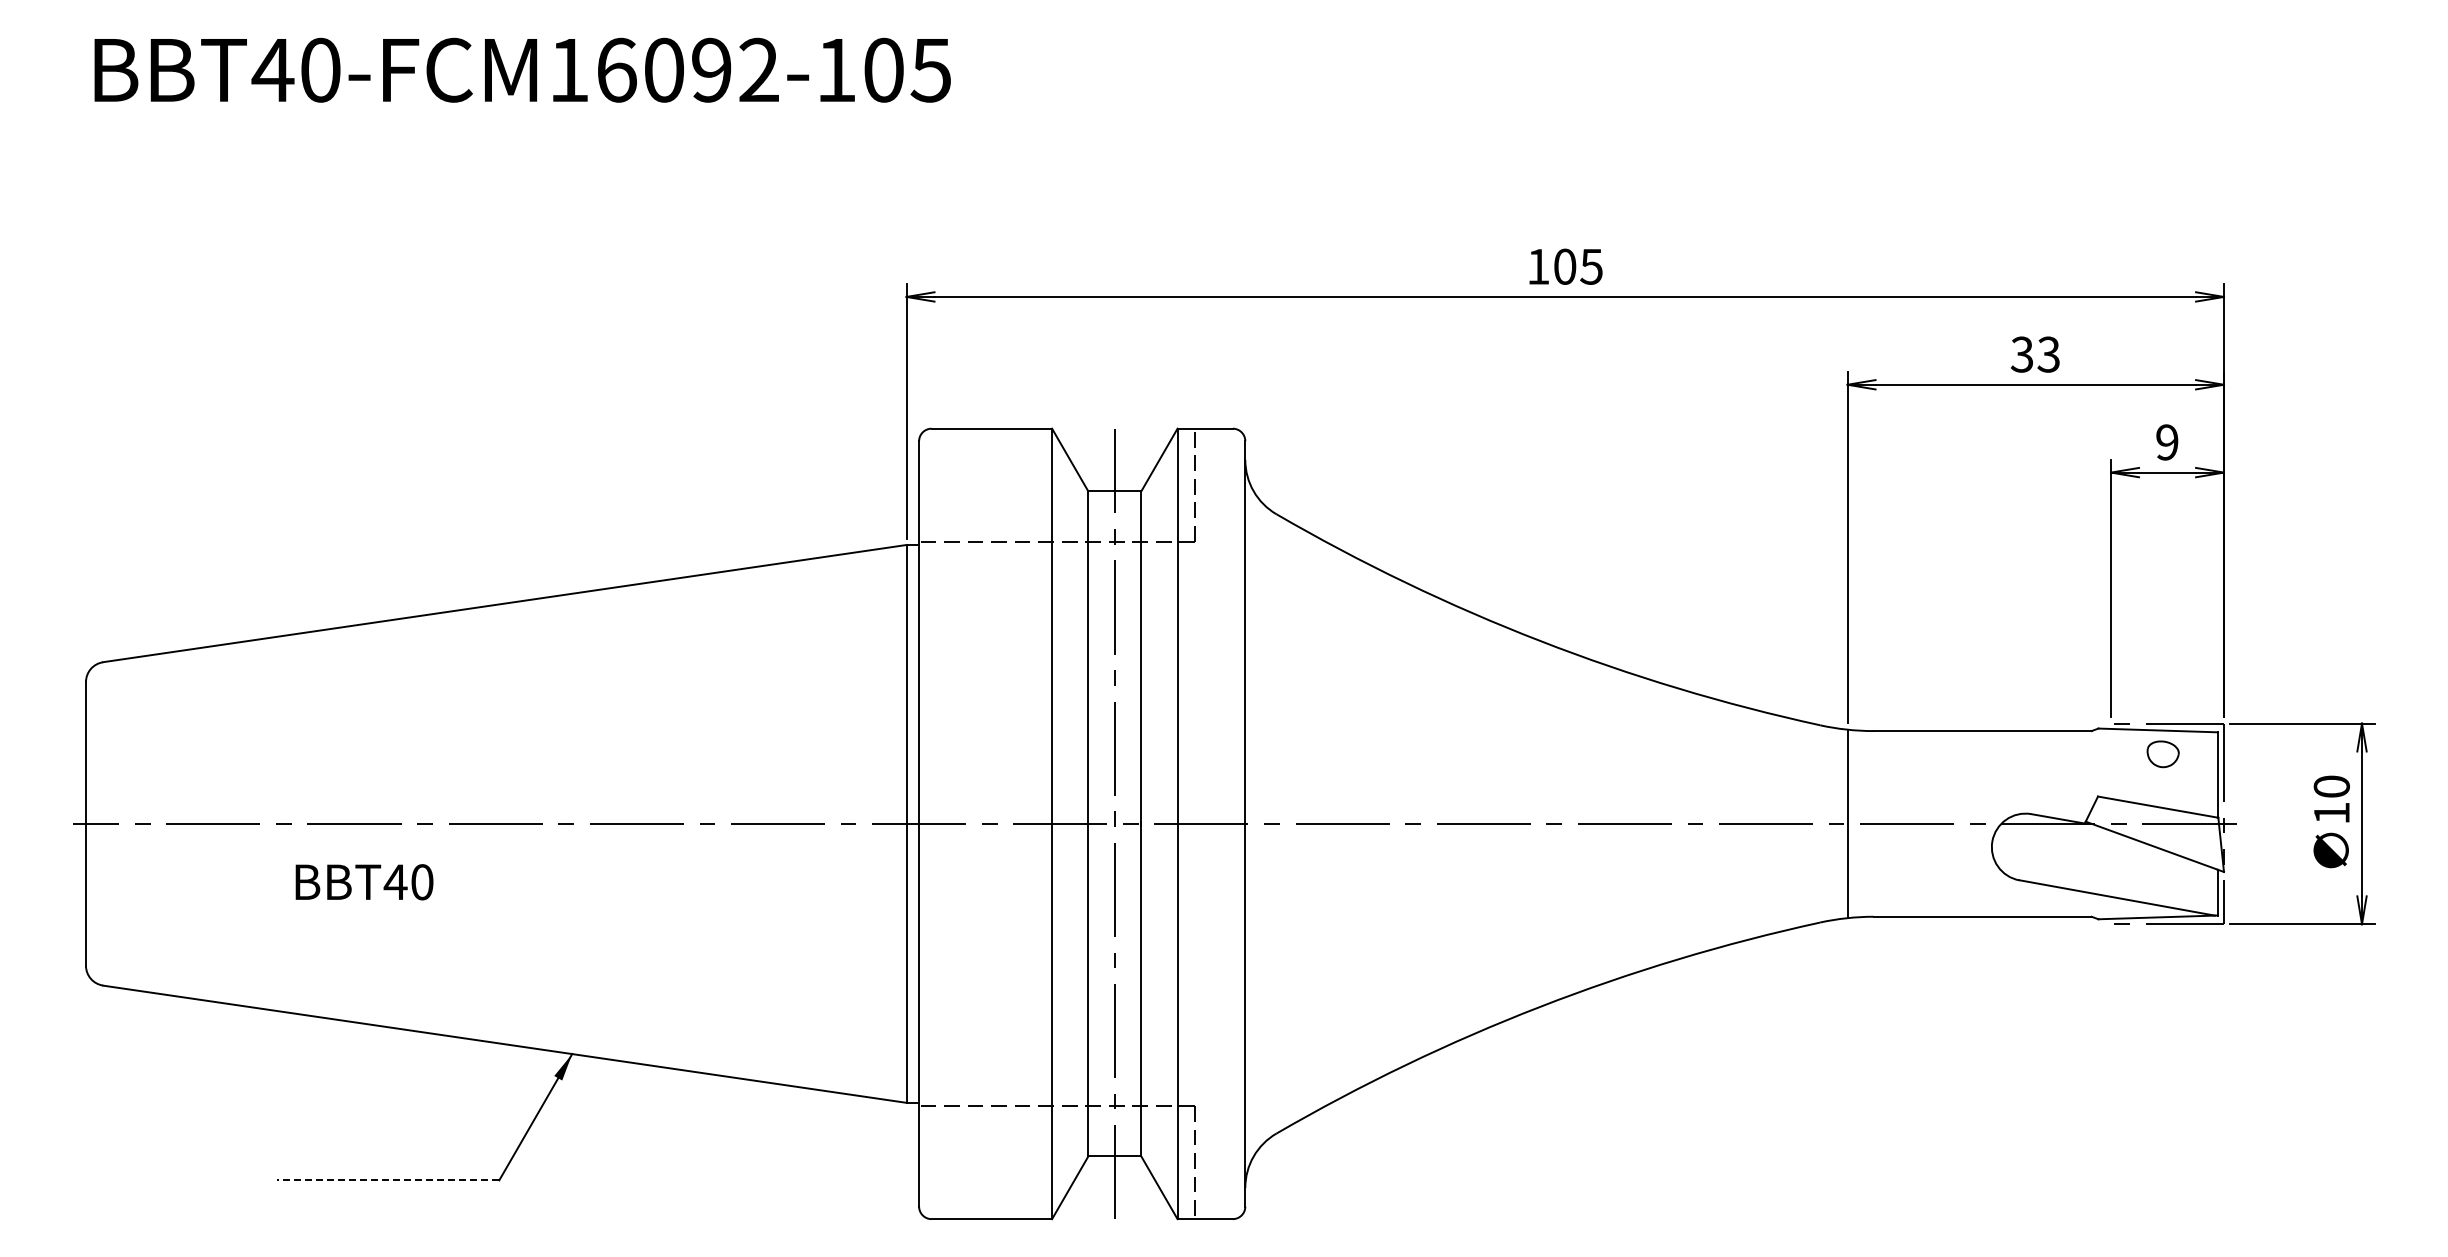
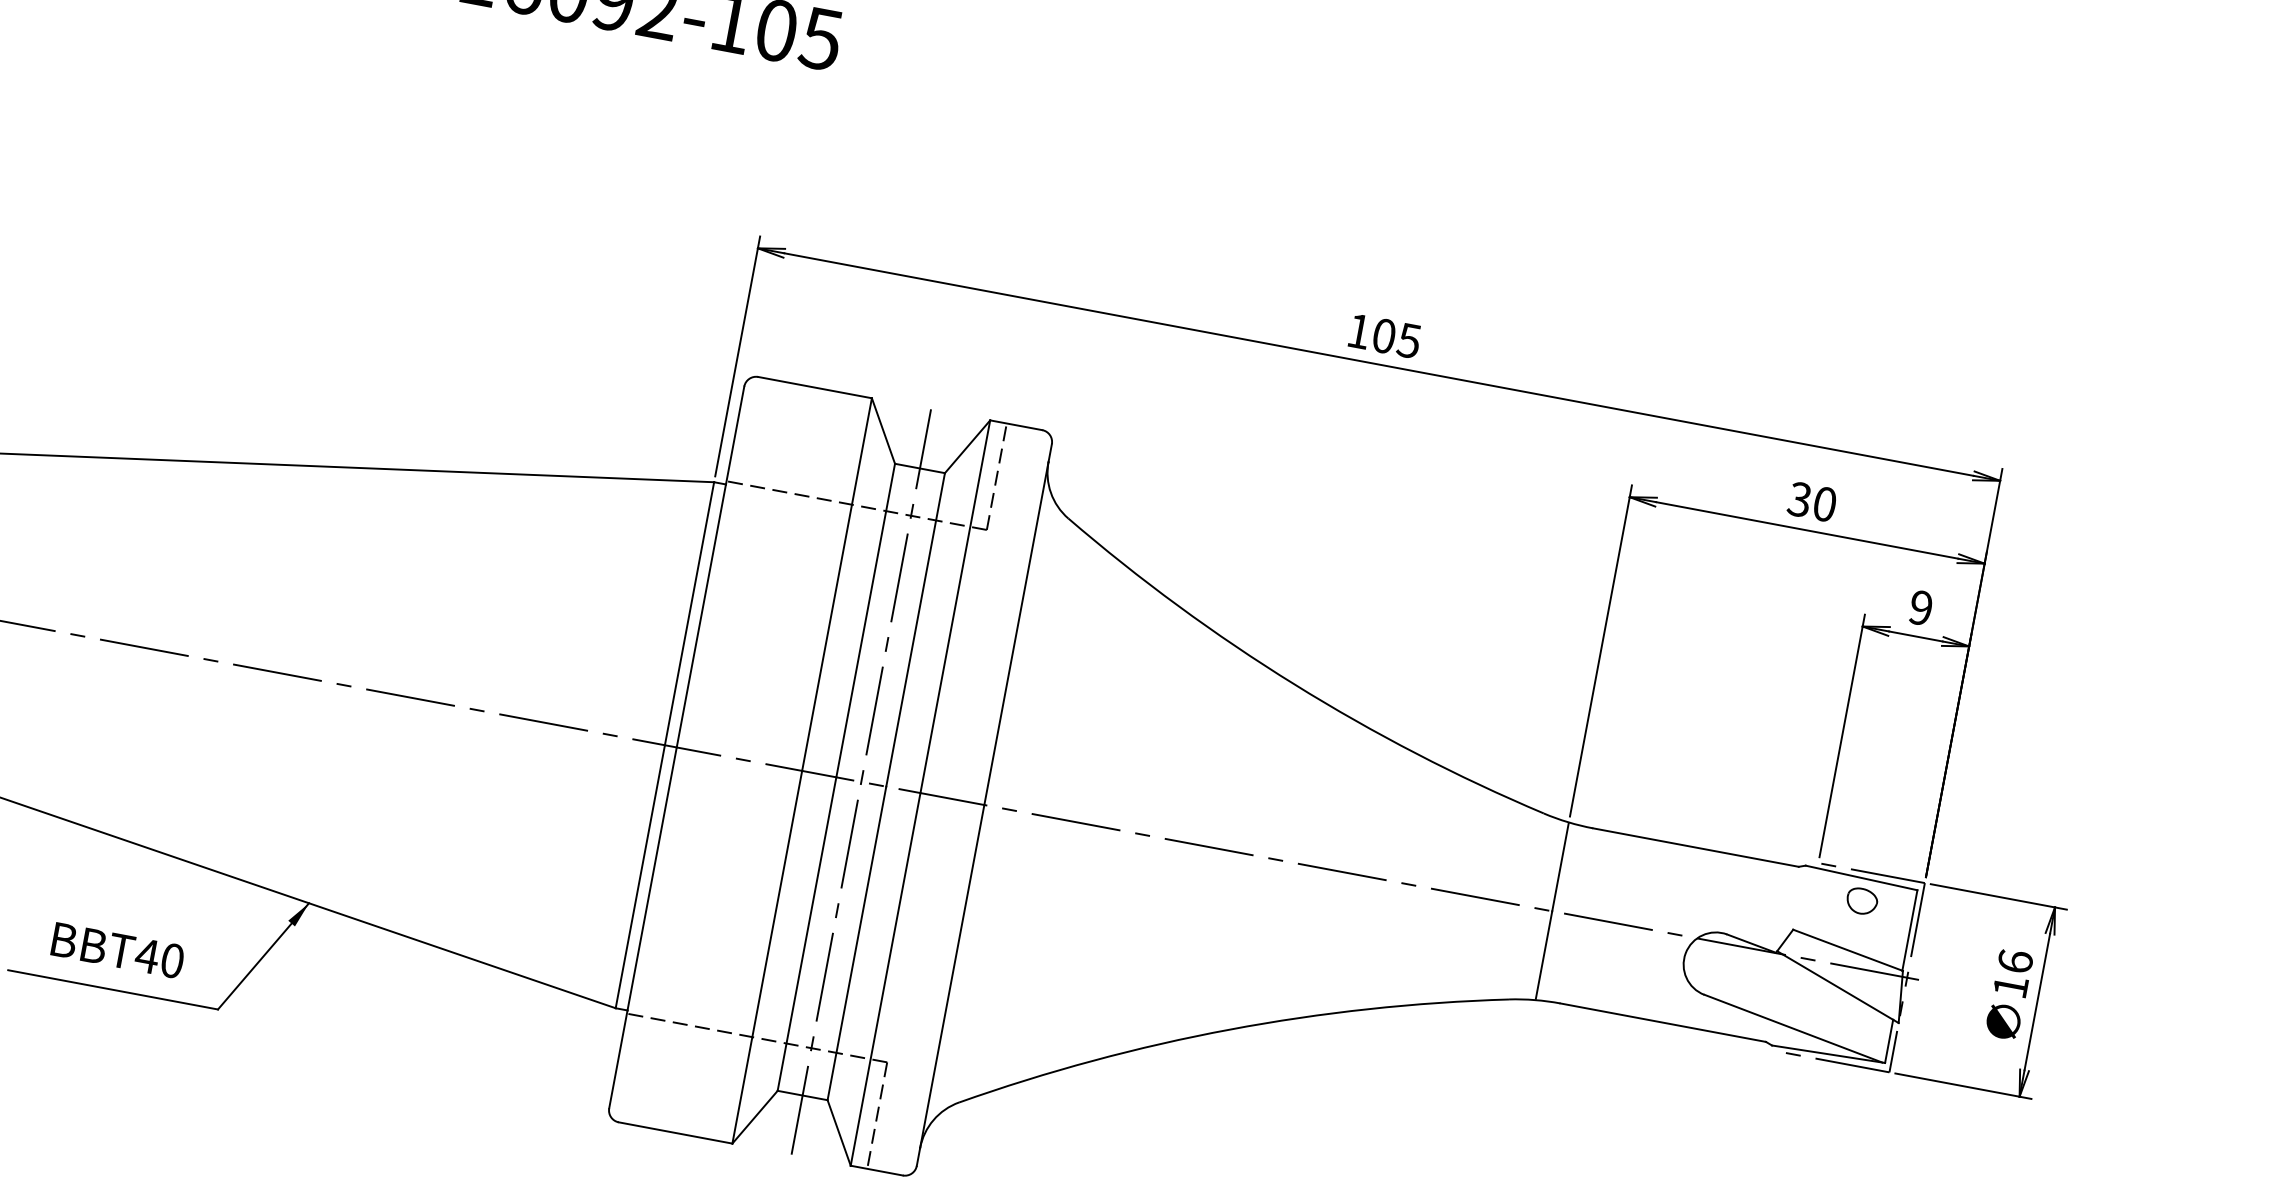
text: (2048, 354) -> (1824, 504), 33 -> 30
text: (2331, 786) -> (2015, 961), 10 -> 16
text: (364, 882) -> (117, 950), moved
line: (387, 1180) -> (112, 989), dashed -> solid

